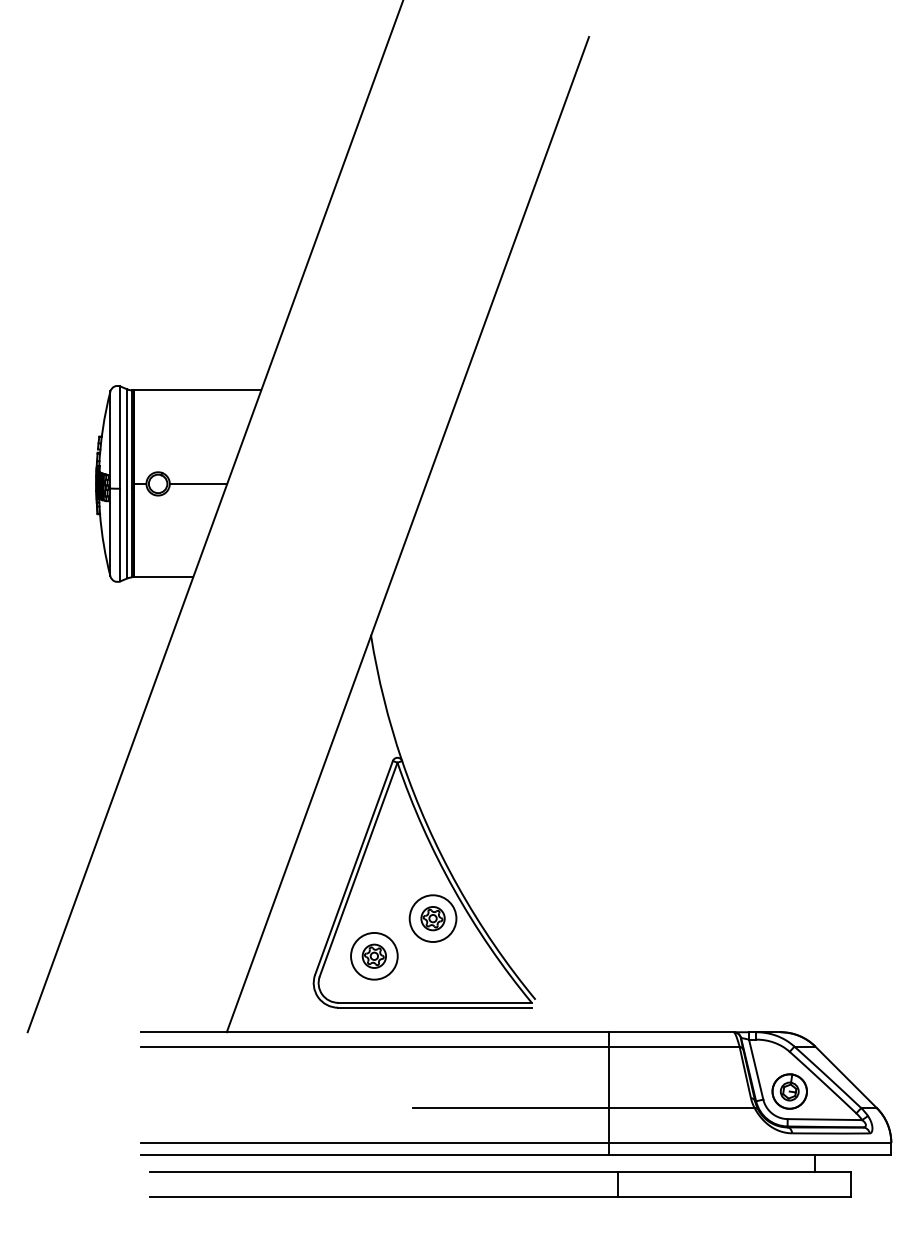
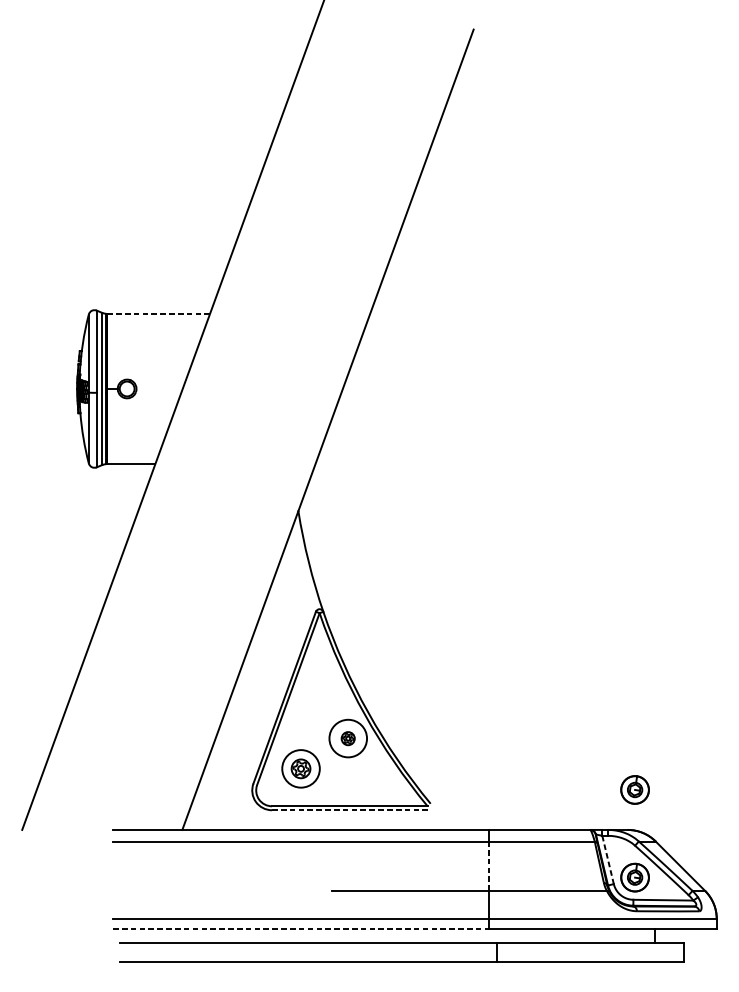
line: (197, 390) -> (158, 313), solid -> dashed
line: (198, 483) -> (159, 388), removed
part: (432, 918) -> (347, 738), size x0.7
part: (789, 982) -> (634, 789), added
line: (435, 1007) -> (350, 810), solid -> dashed
line: (756, 1069) -> (608, 859), solid -> dashed
line: (608, 1077) -> (489, 866), solid -> dashed
line: (374, 1155) -> (301, 929), solid -> dashed

